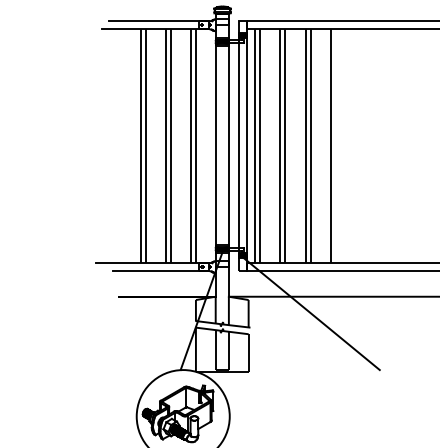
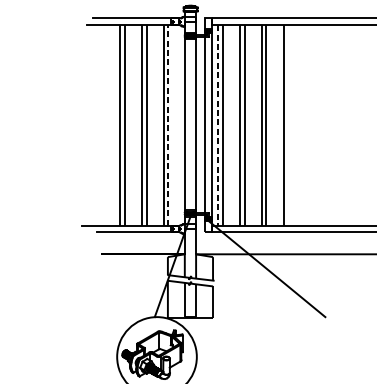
line: (196, 145) -> (168, 124), solid -> dashed
line: (254, 146) -> (218, 125), solid -> dashed

